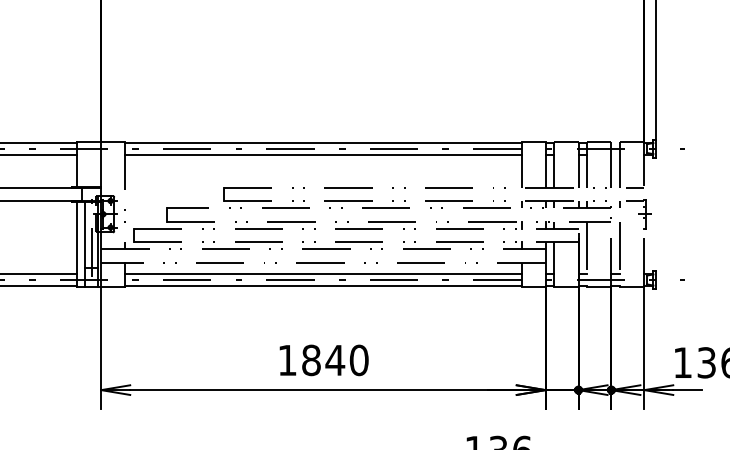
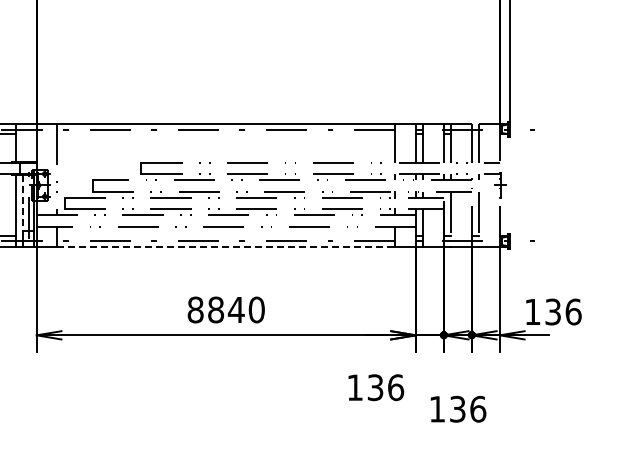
line: (323, 154) -> (226, 134), removed
line: (85, 235) -> (23, 203), solid -> dashed
line: (323, 274) -> (226, 236), removed
line: (323, 285) -> (226, 246), solid -> dashed
text: (287, 359) -> (195, 309), 1840 -> 8840

